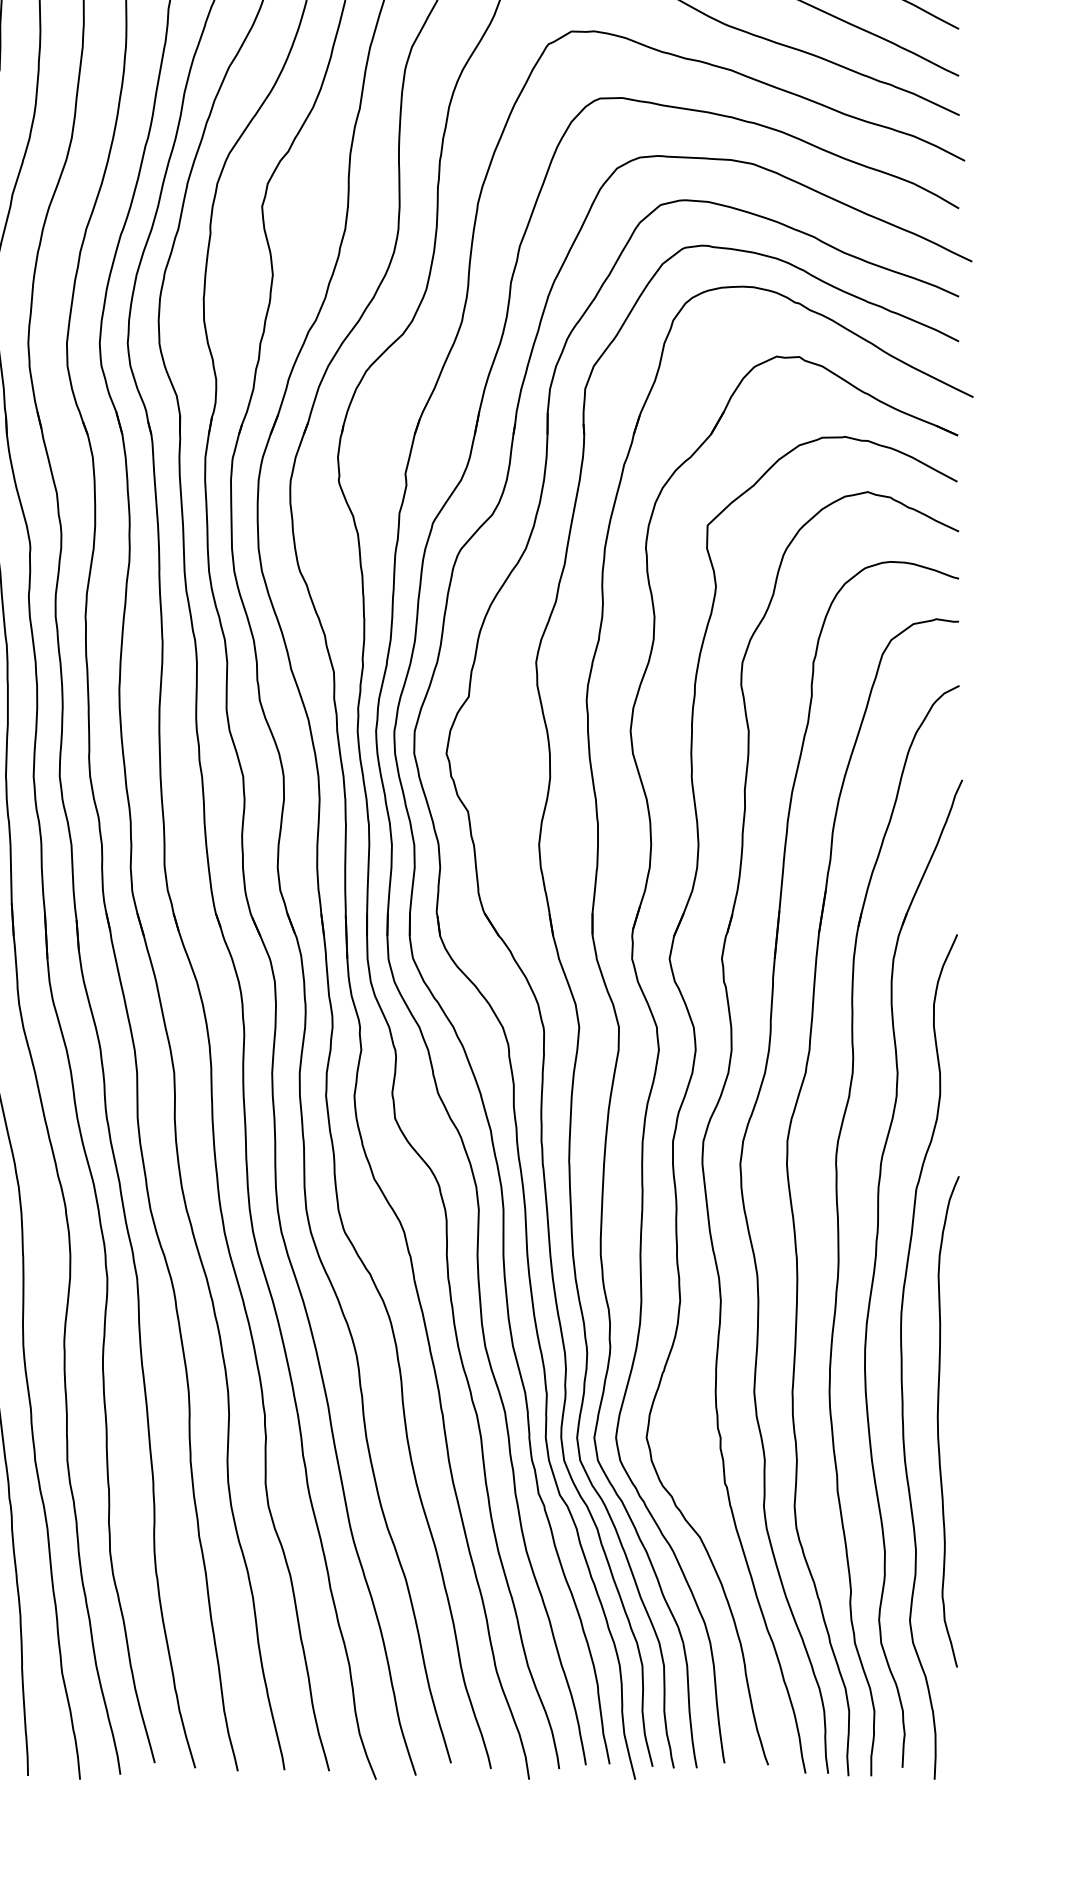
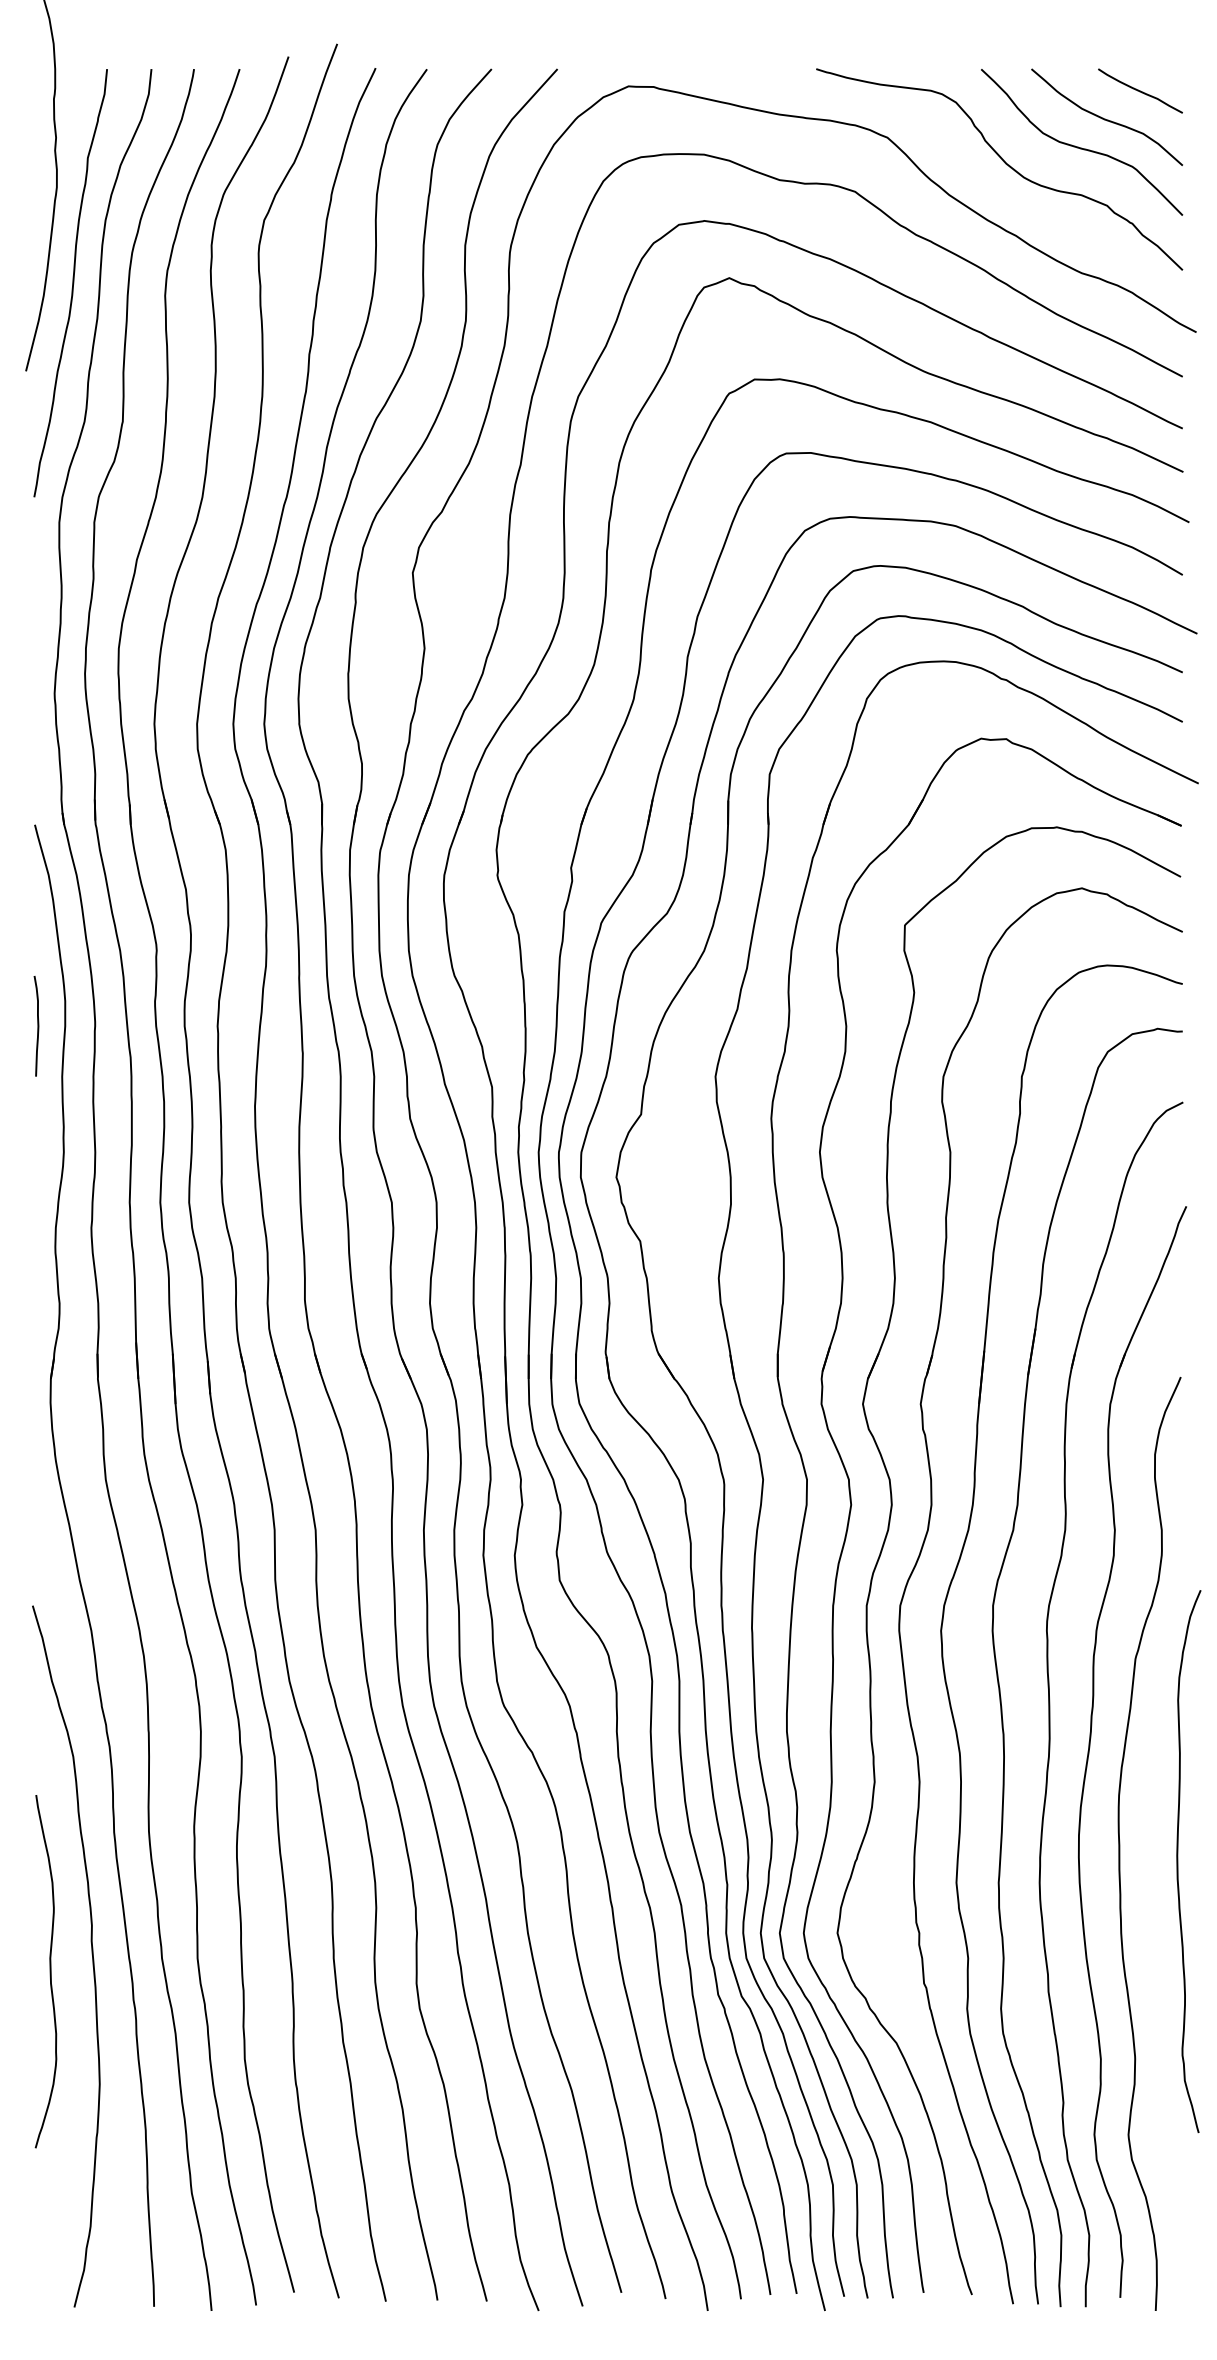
curve: (938, 1421) -> (1178, 1861), moved

